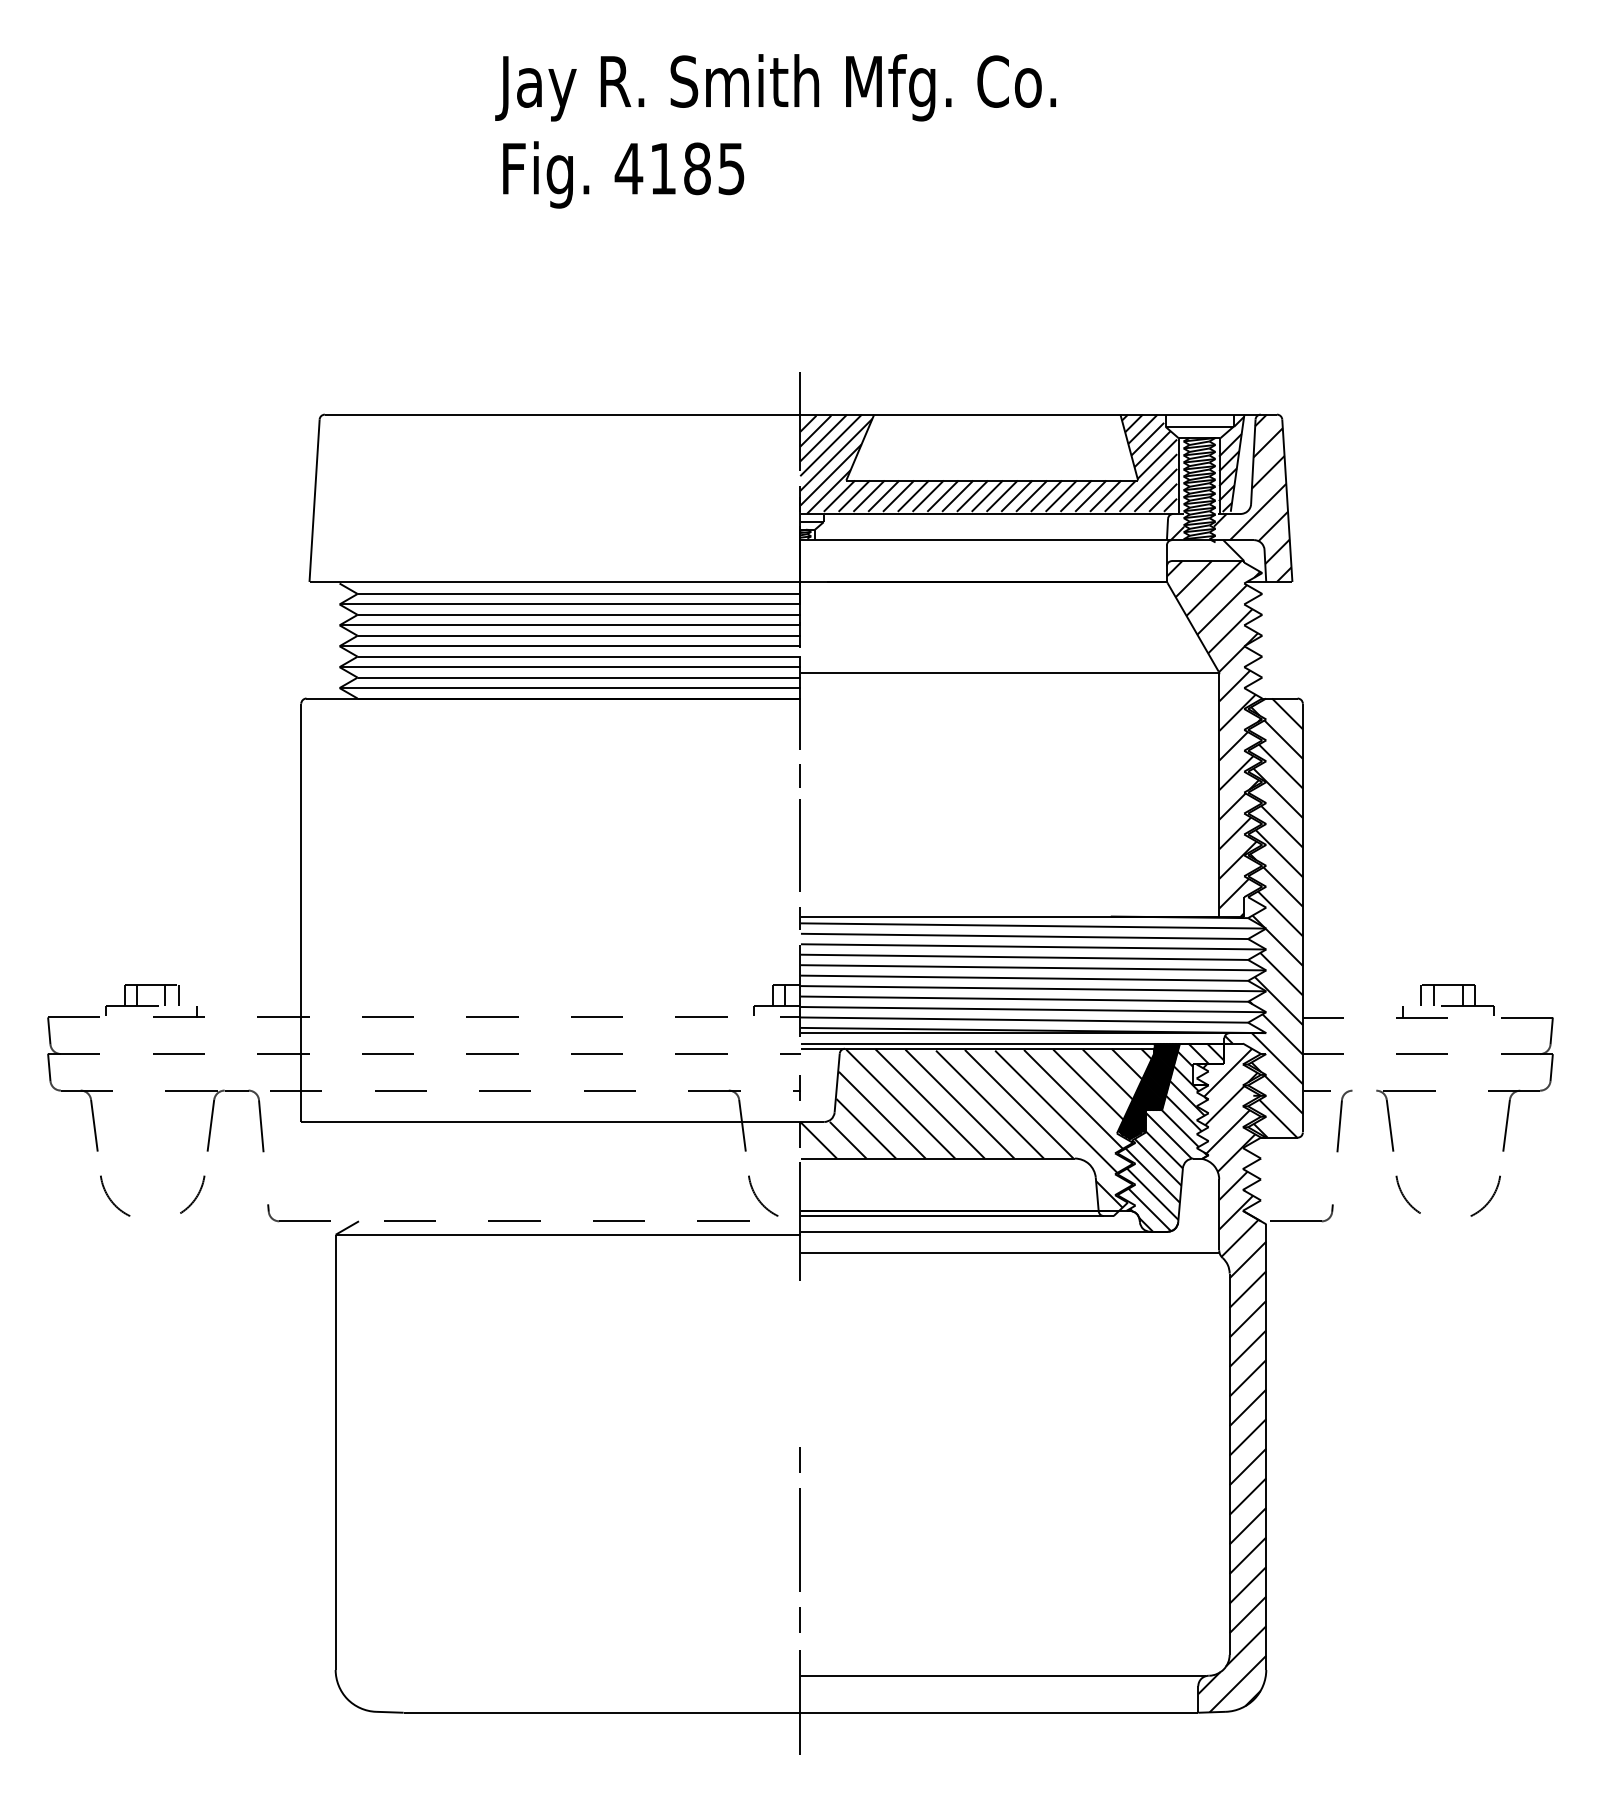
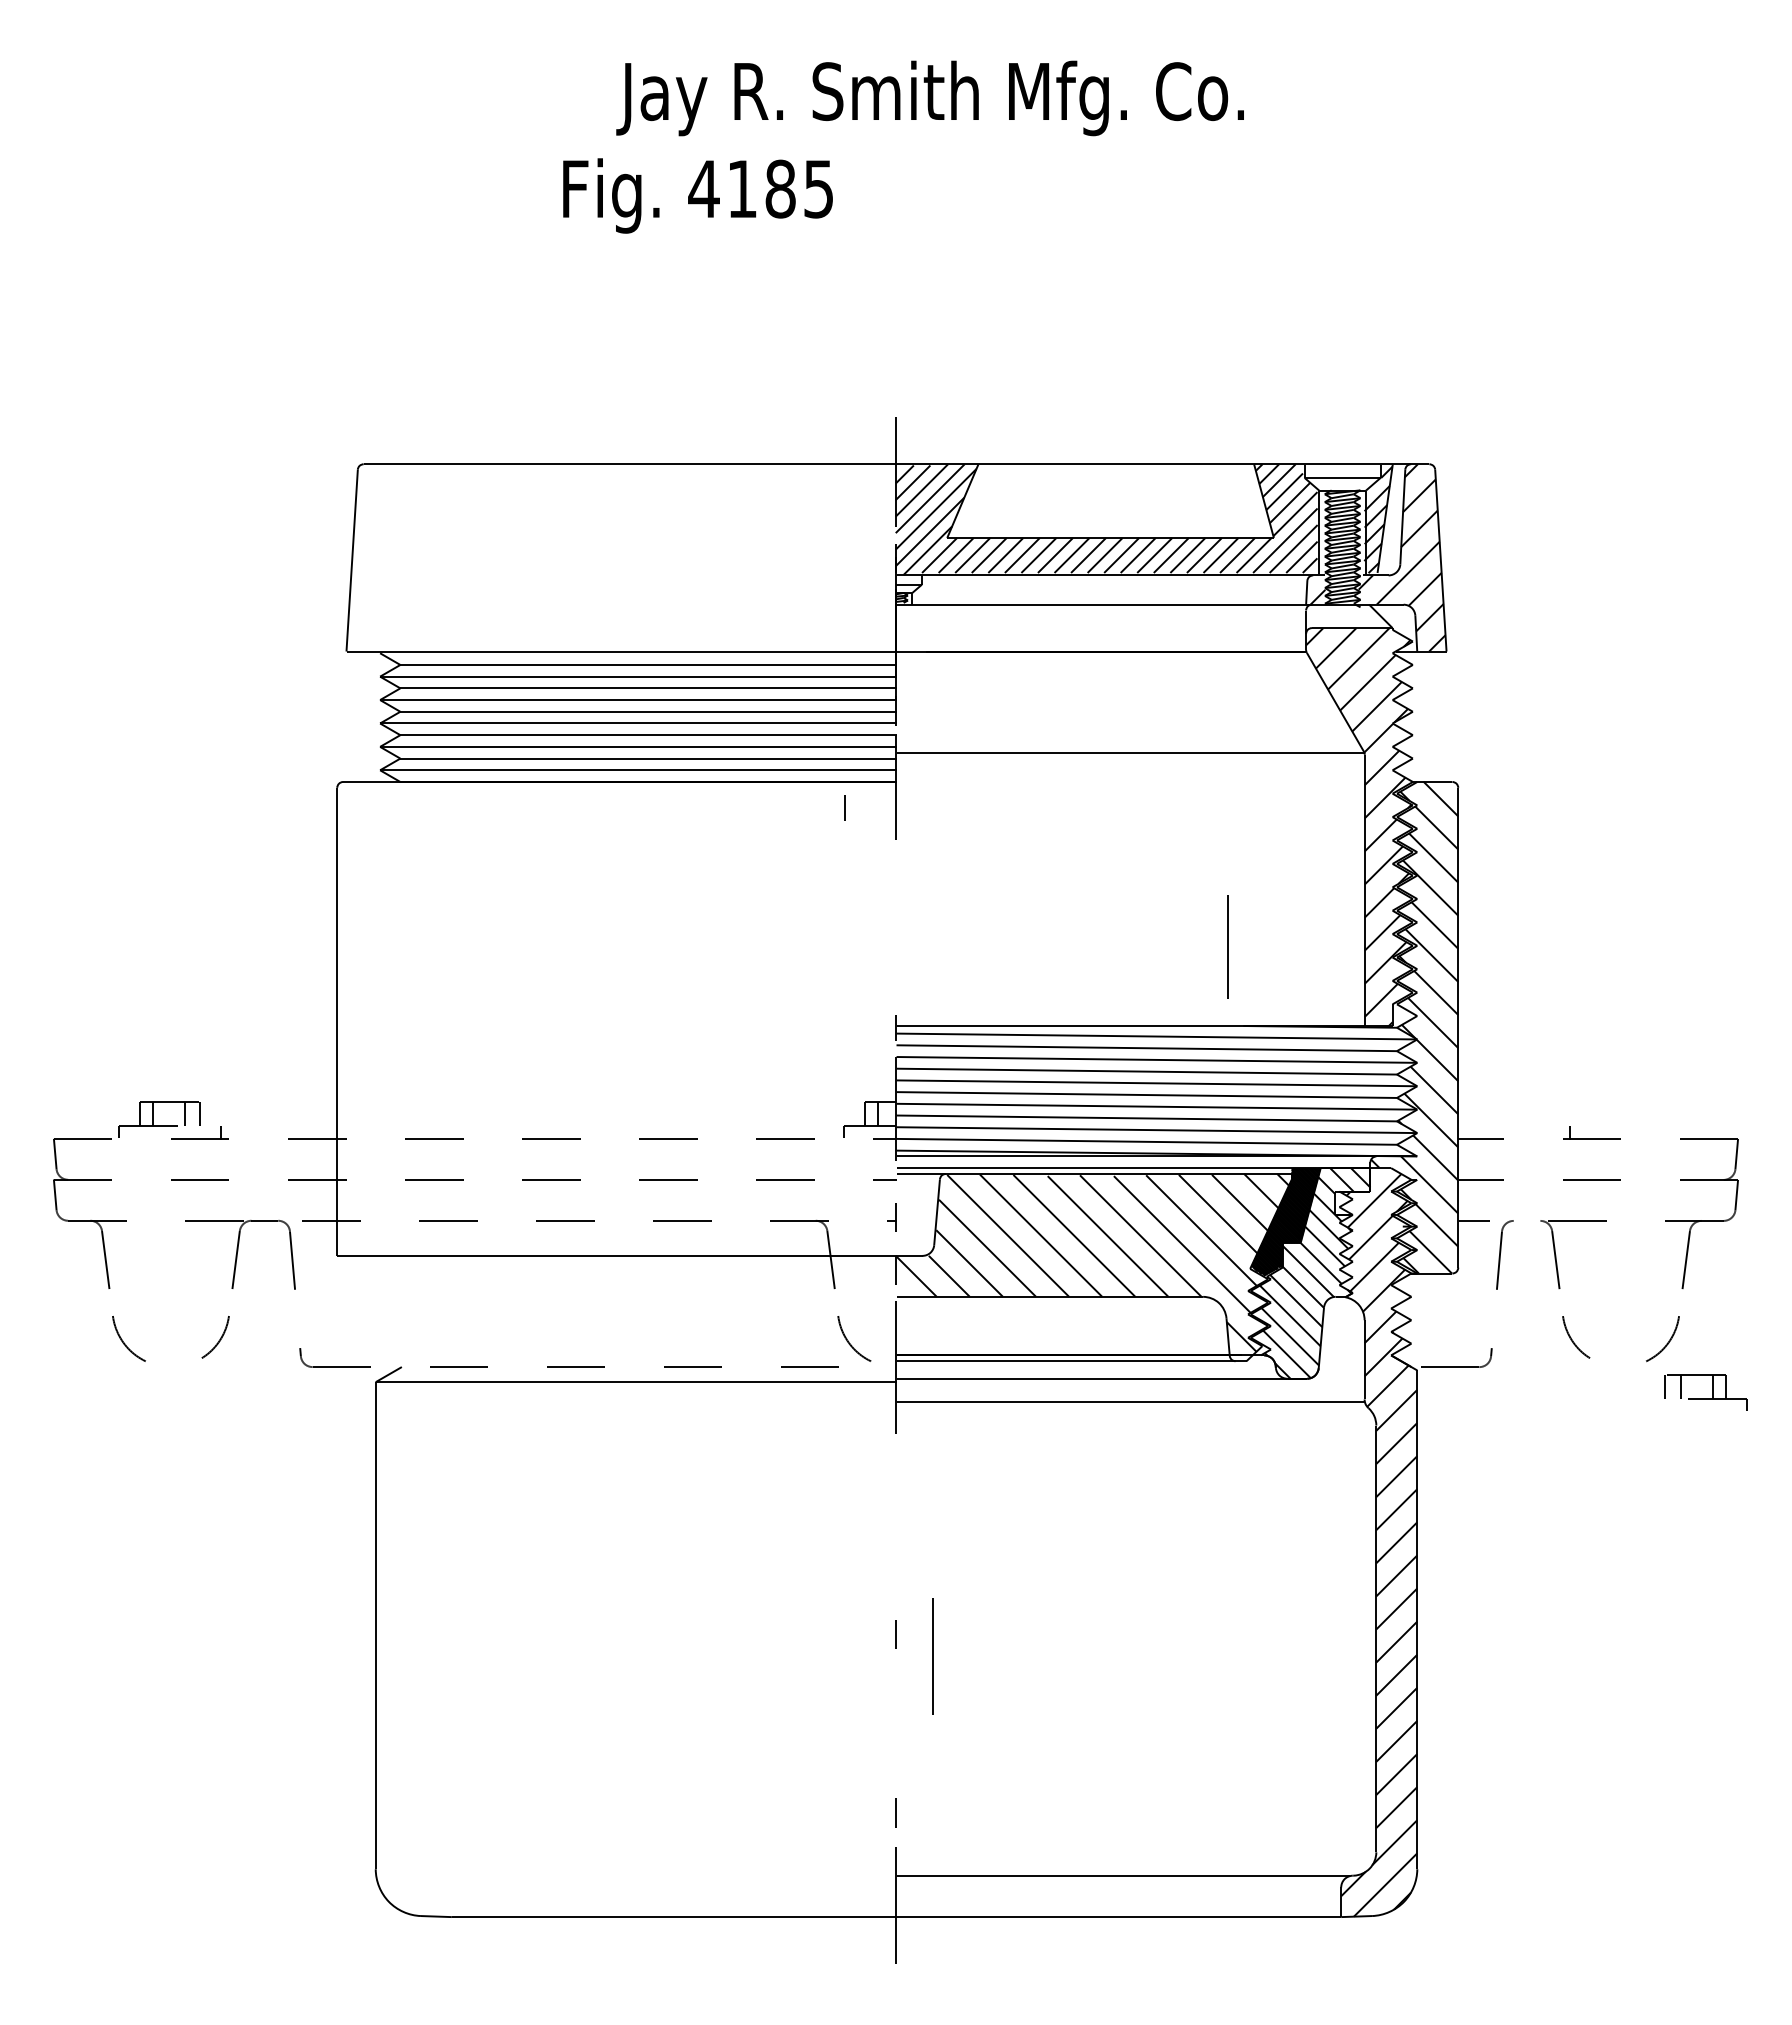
text: (775, 87) -> (929, 98), moved
line: (800, 775) -> (844, 807), moved
line: (800, 845) -> (1227, 946), moved
part: (1456, 1000) -> (1705, 1392), moved
line: (800, 1539) -> (932, 1656), moved

